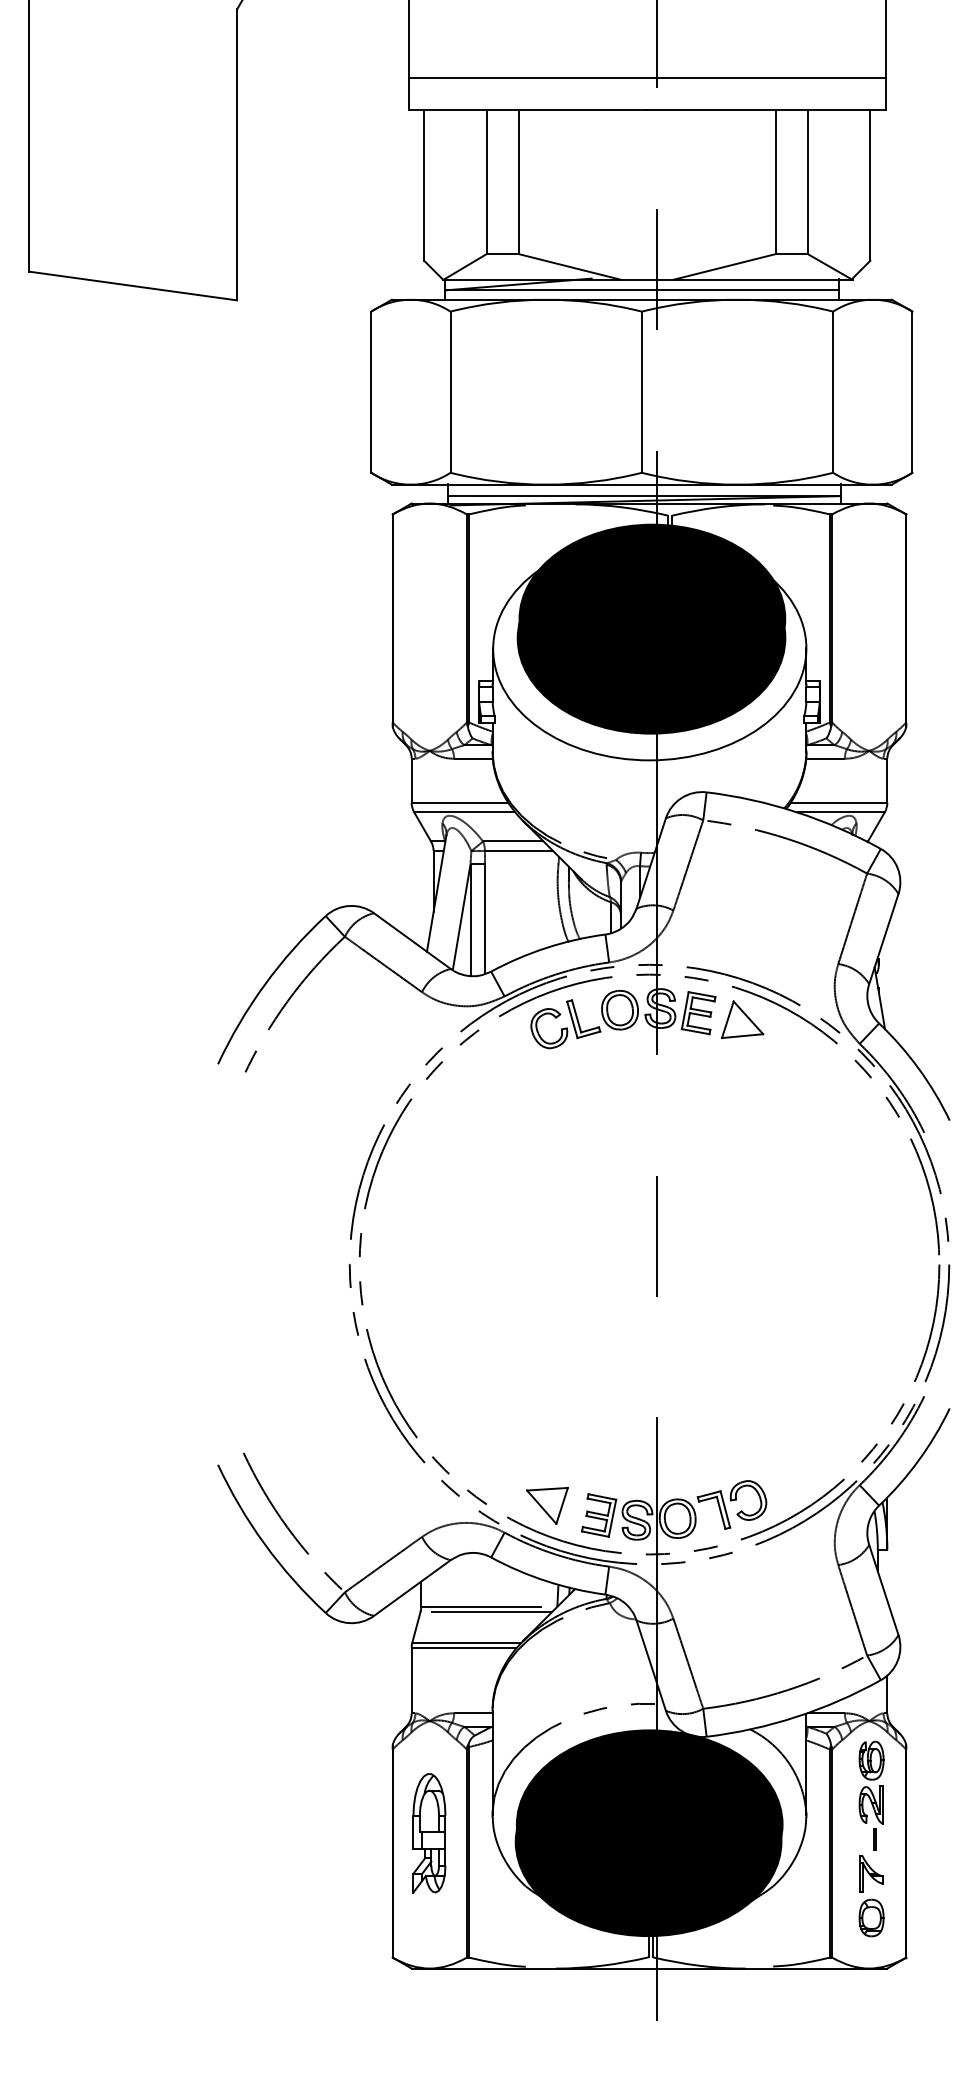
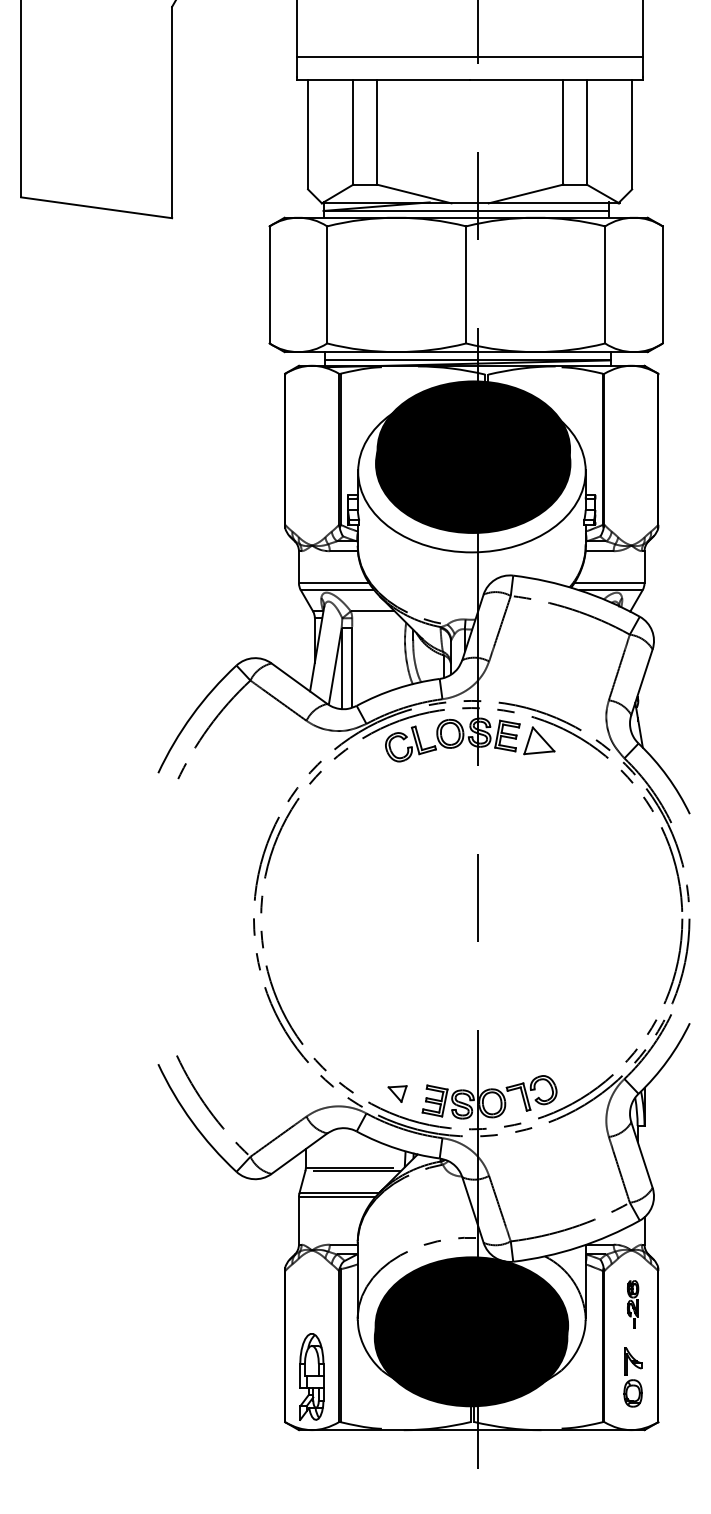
line: (518, 850) -> (376, 617), removed
part: (547, 1505) -> (397, 1093), size x0.6
part: (871, 1795) -> (633, 1304), size x0.6
part: (429, 1833) -> (311, 1377), moved

